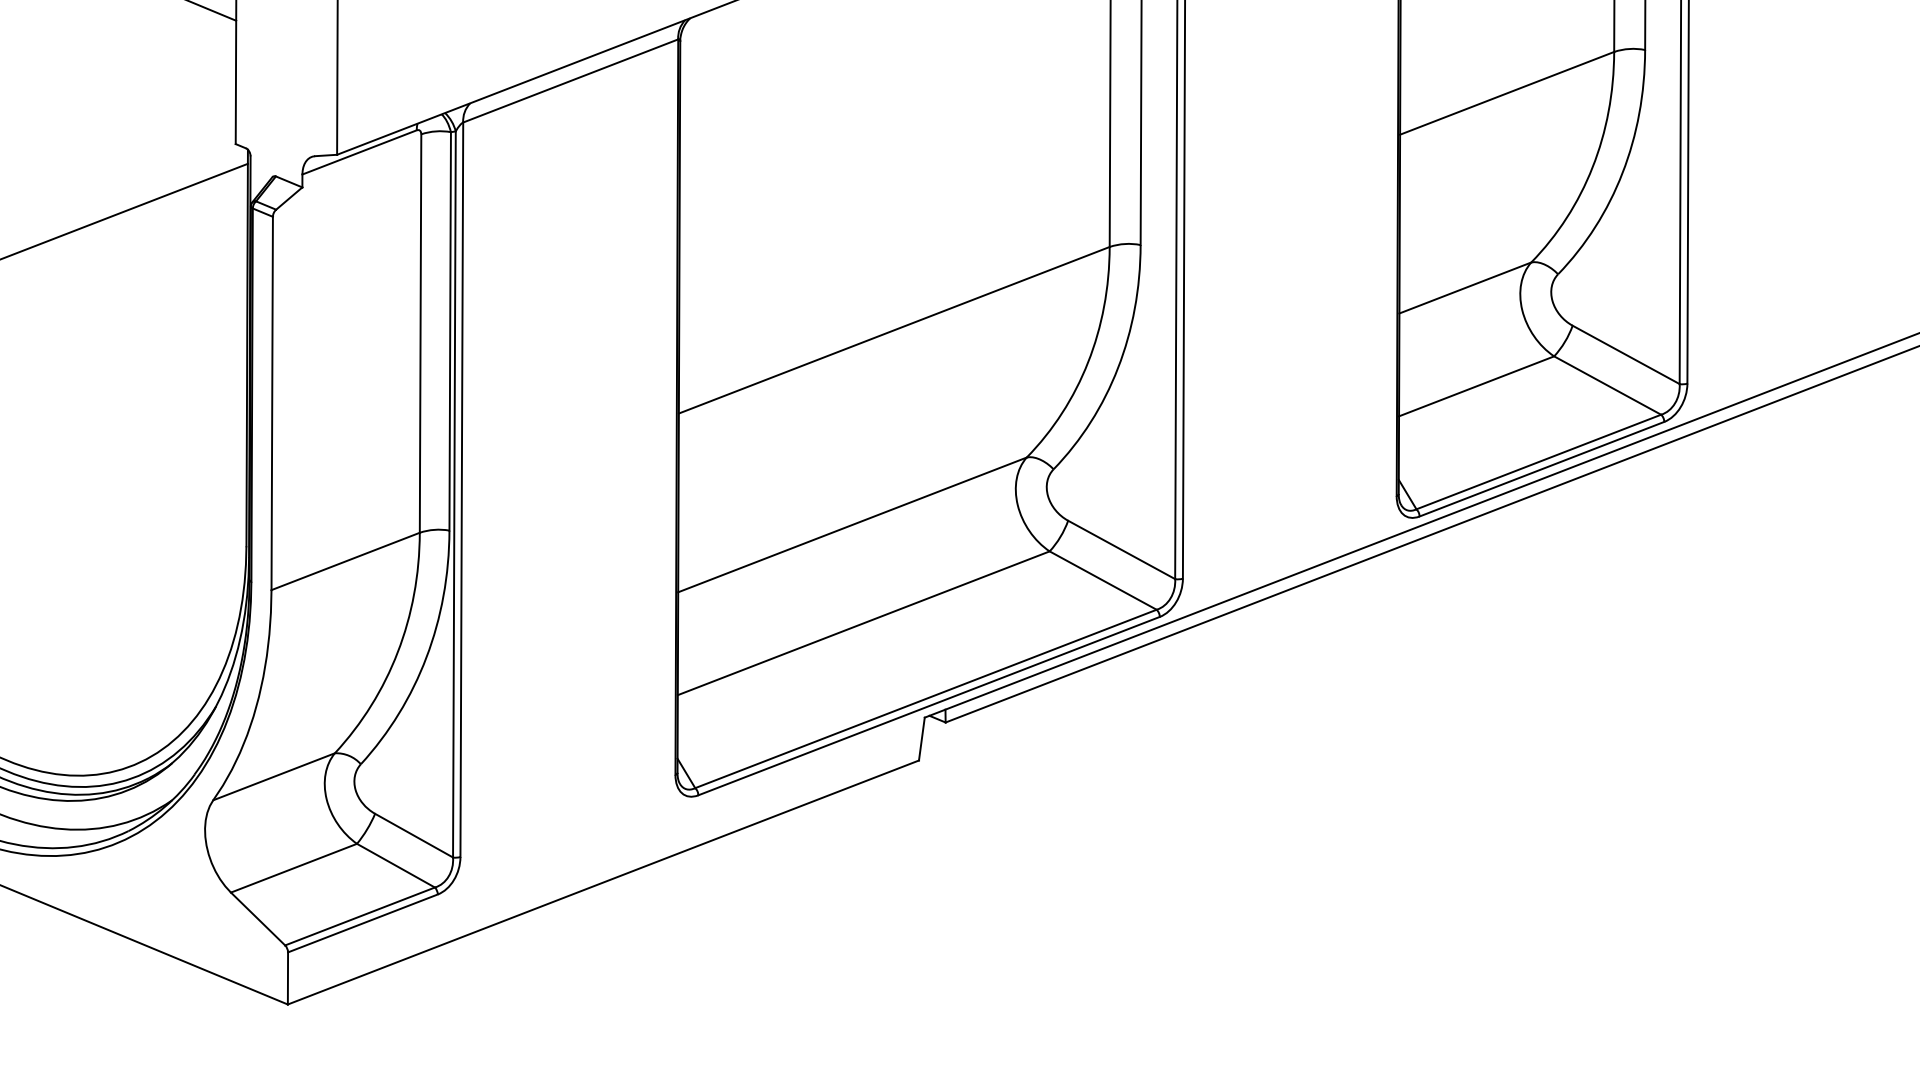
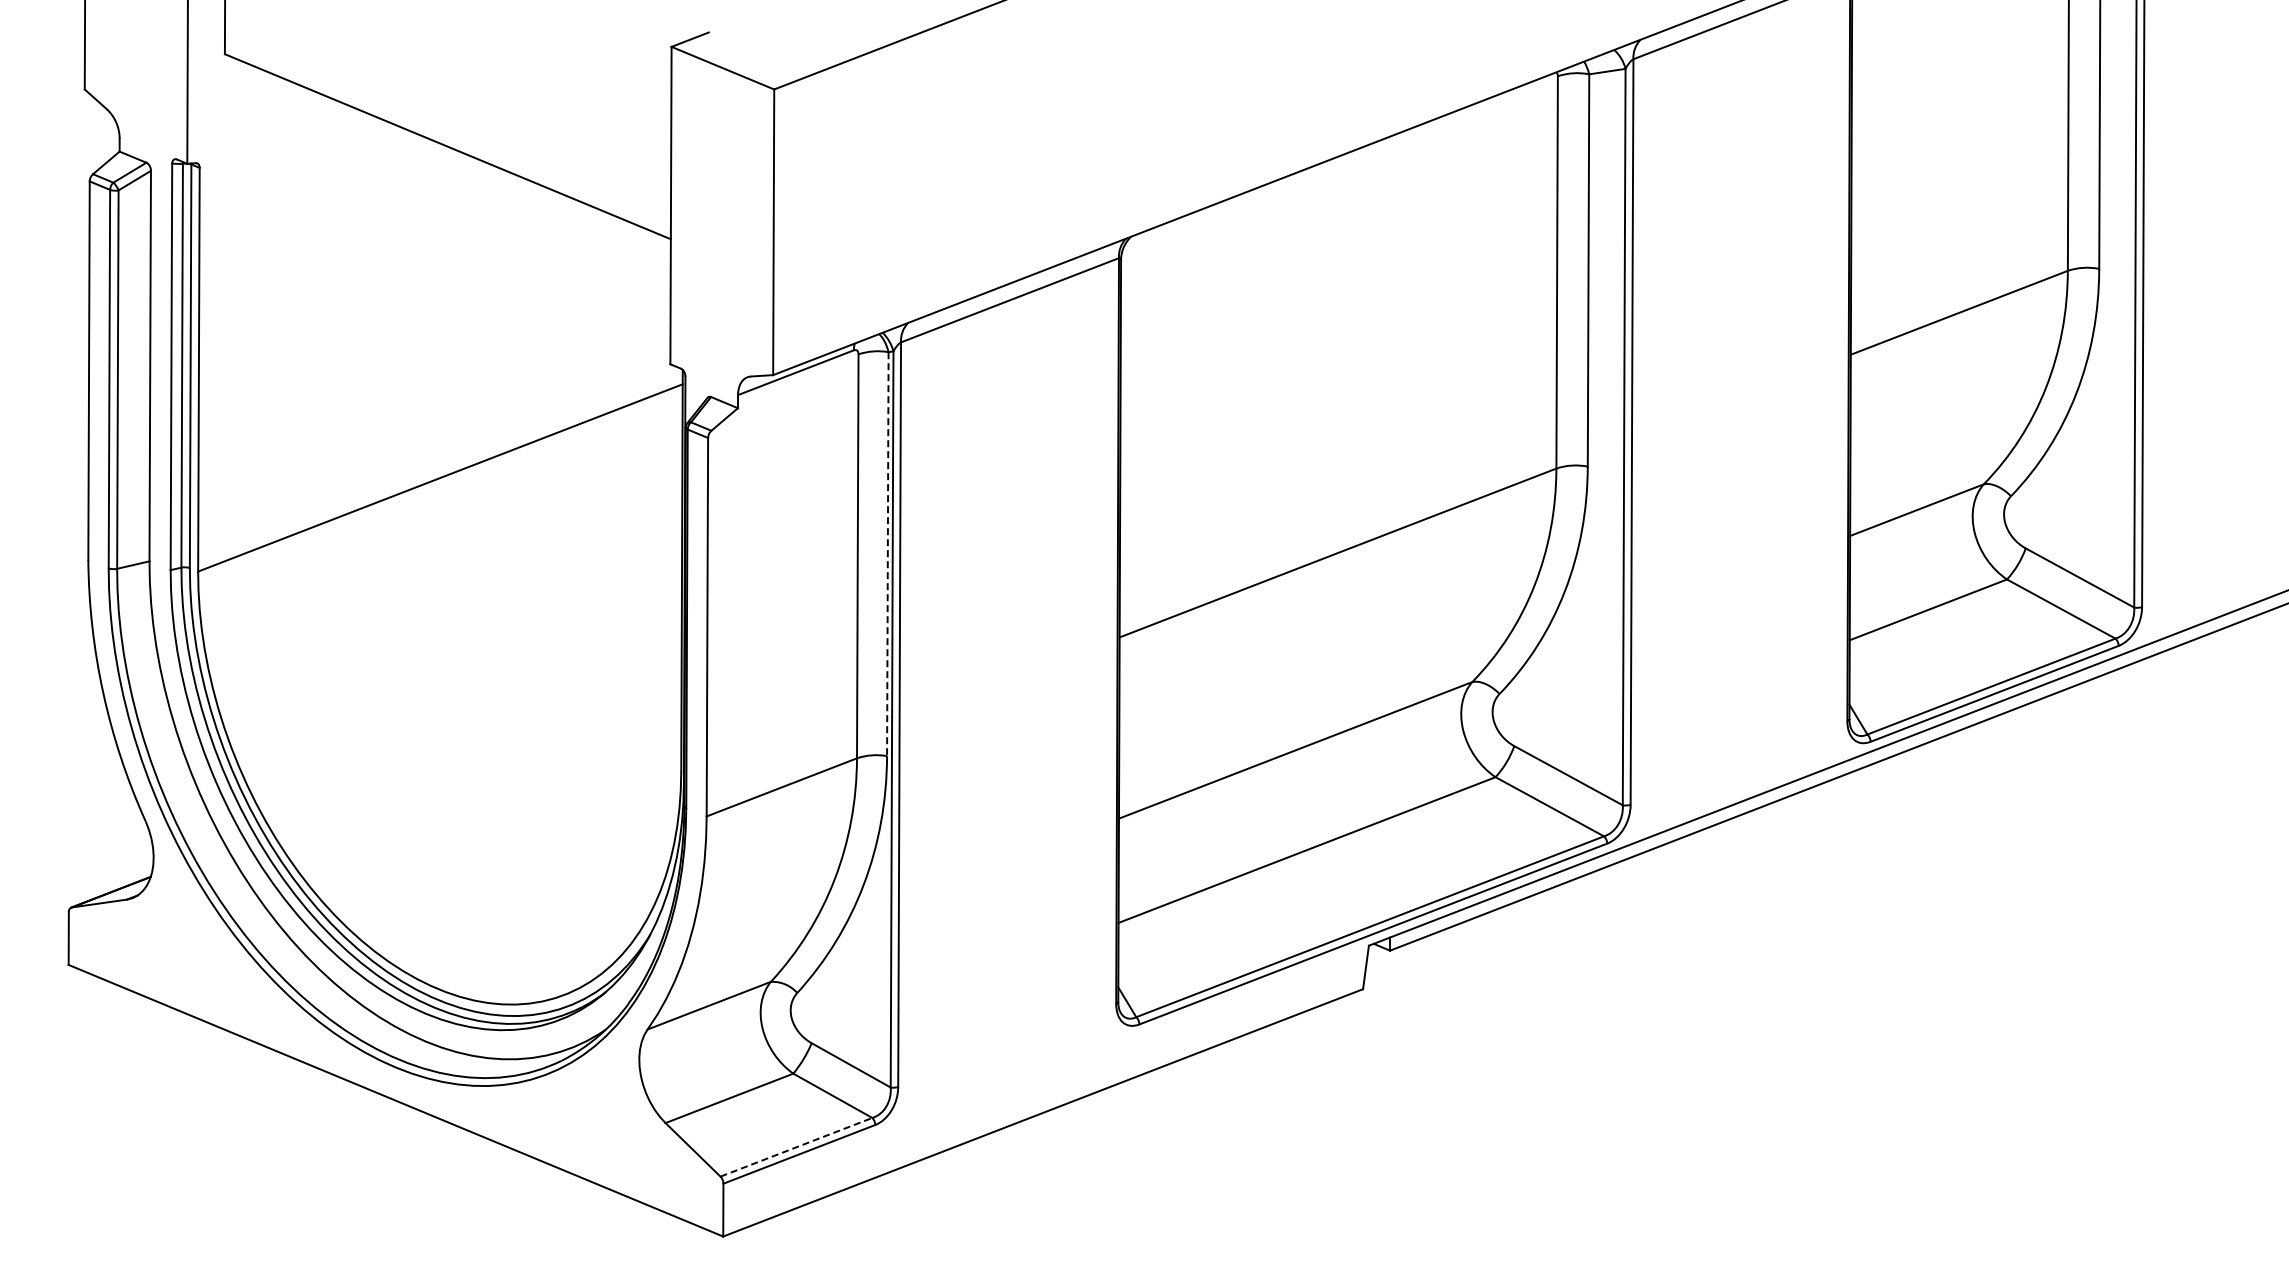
line: (449, 331) -> (887, 554), solid -> dashed
line: (360, 916) -> (796, 1147), solid -> dashed

